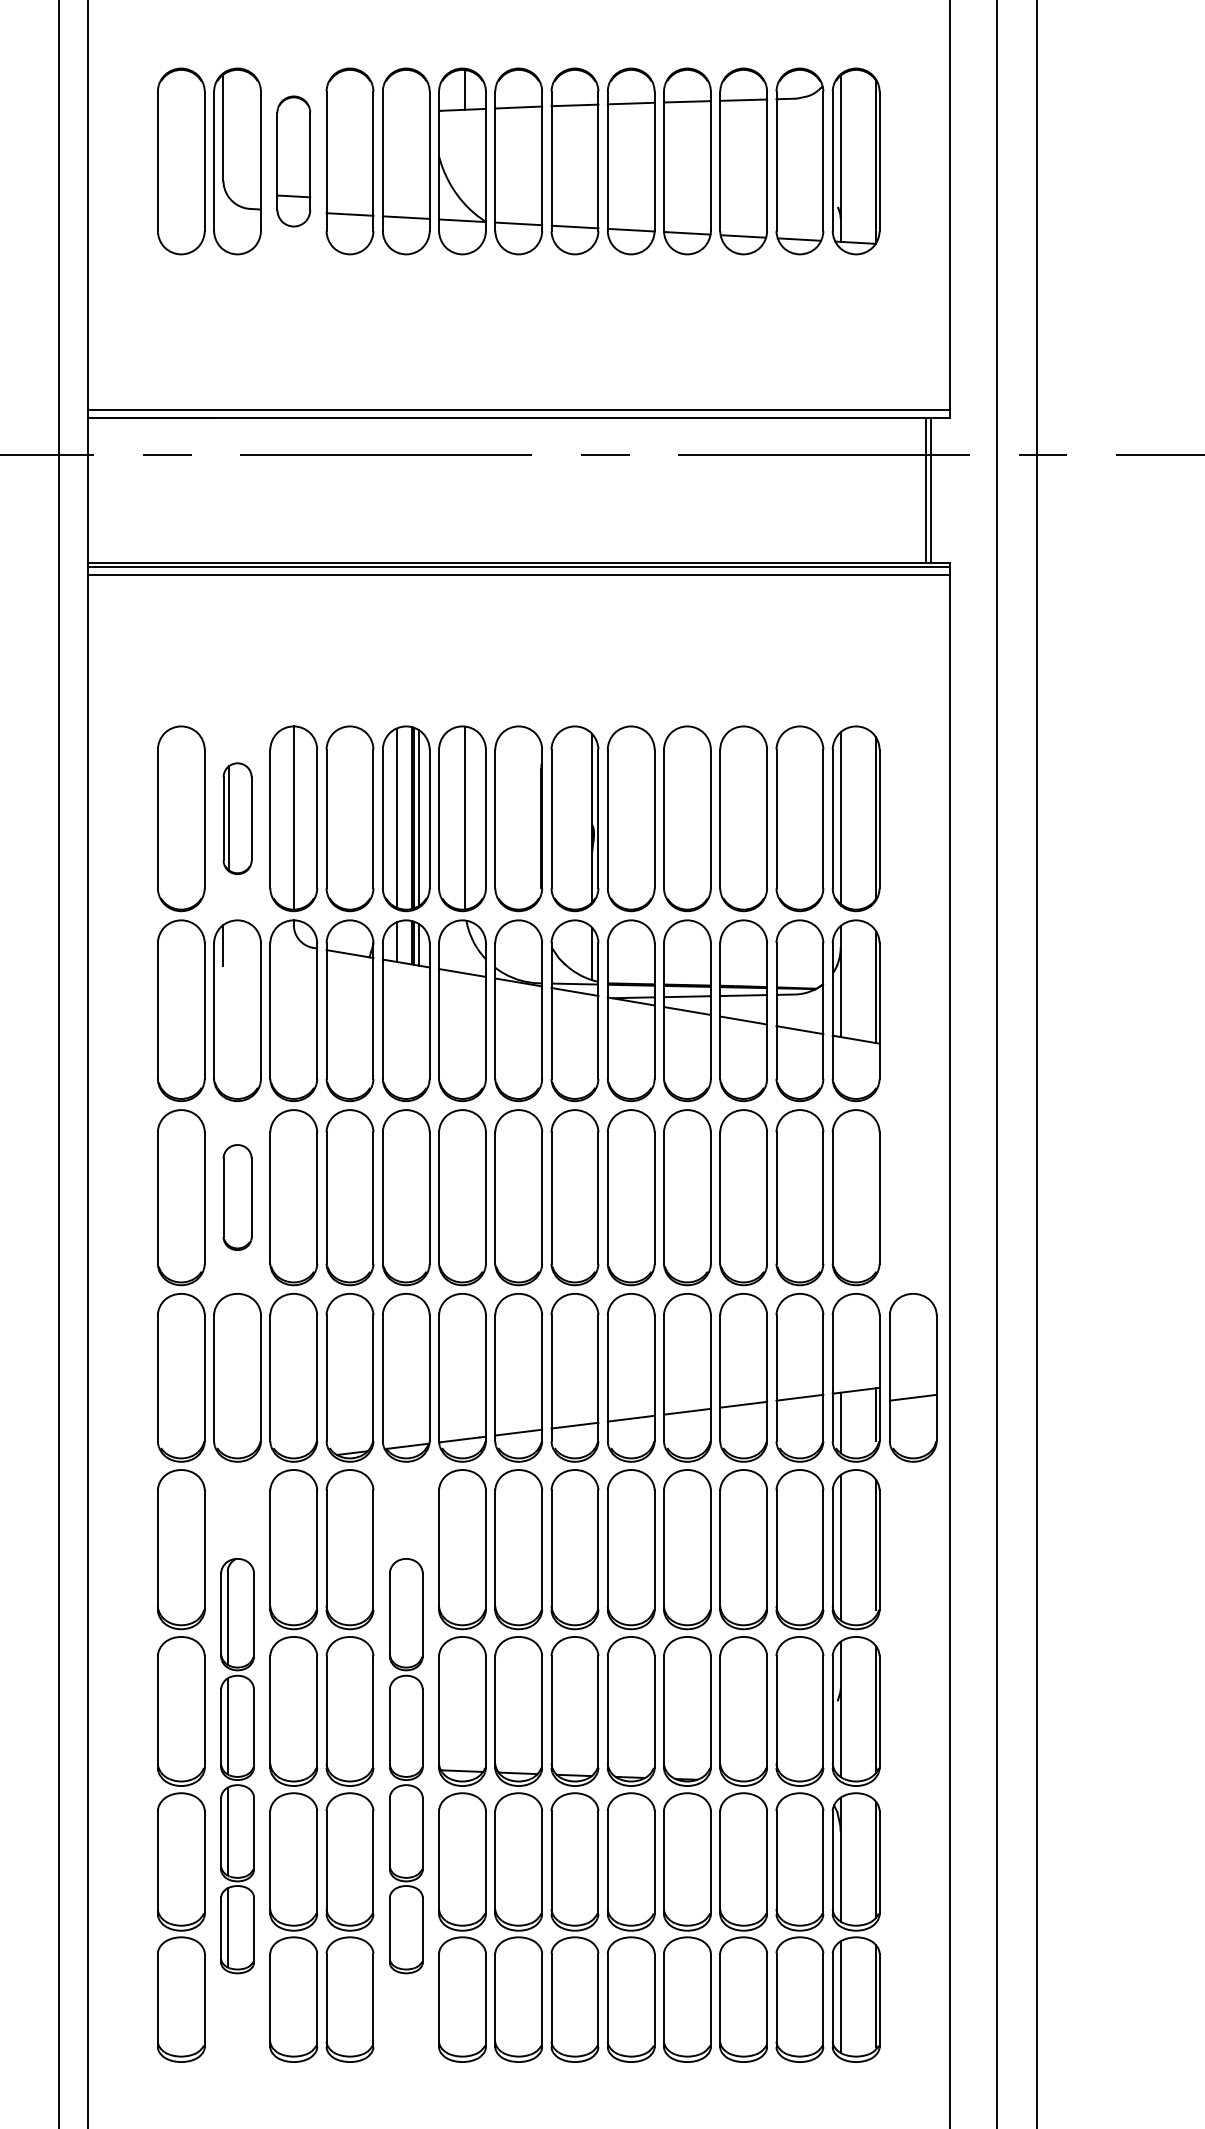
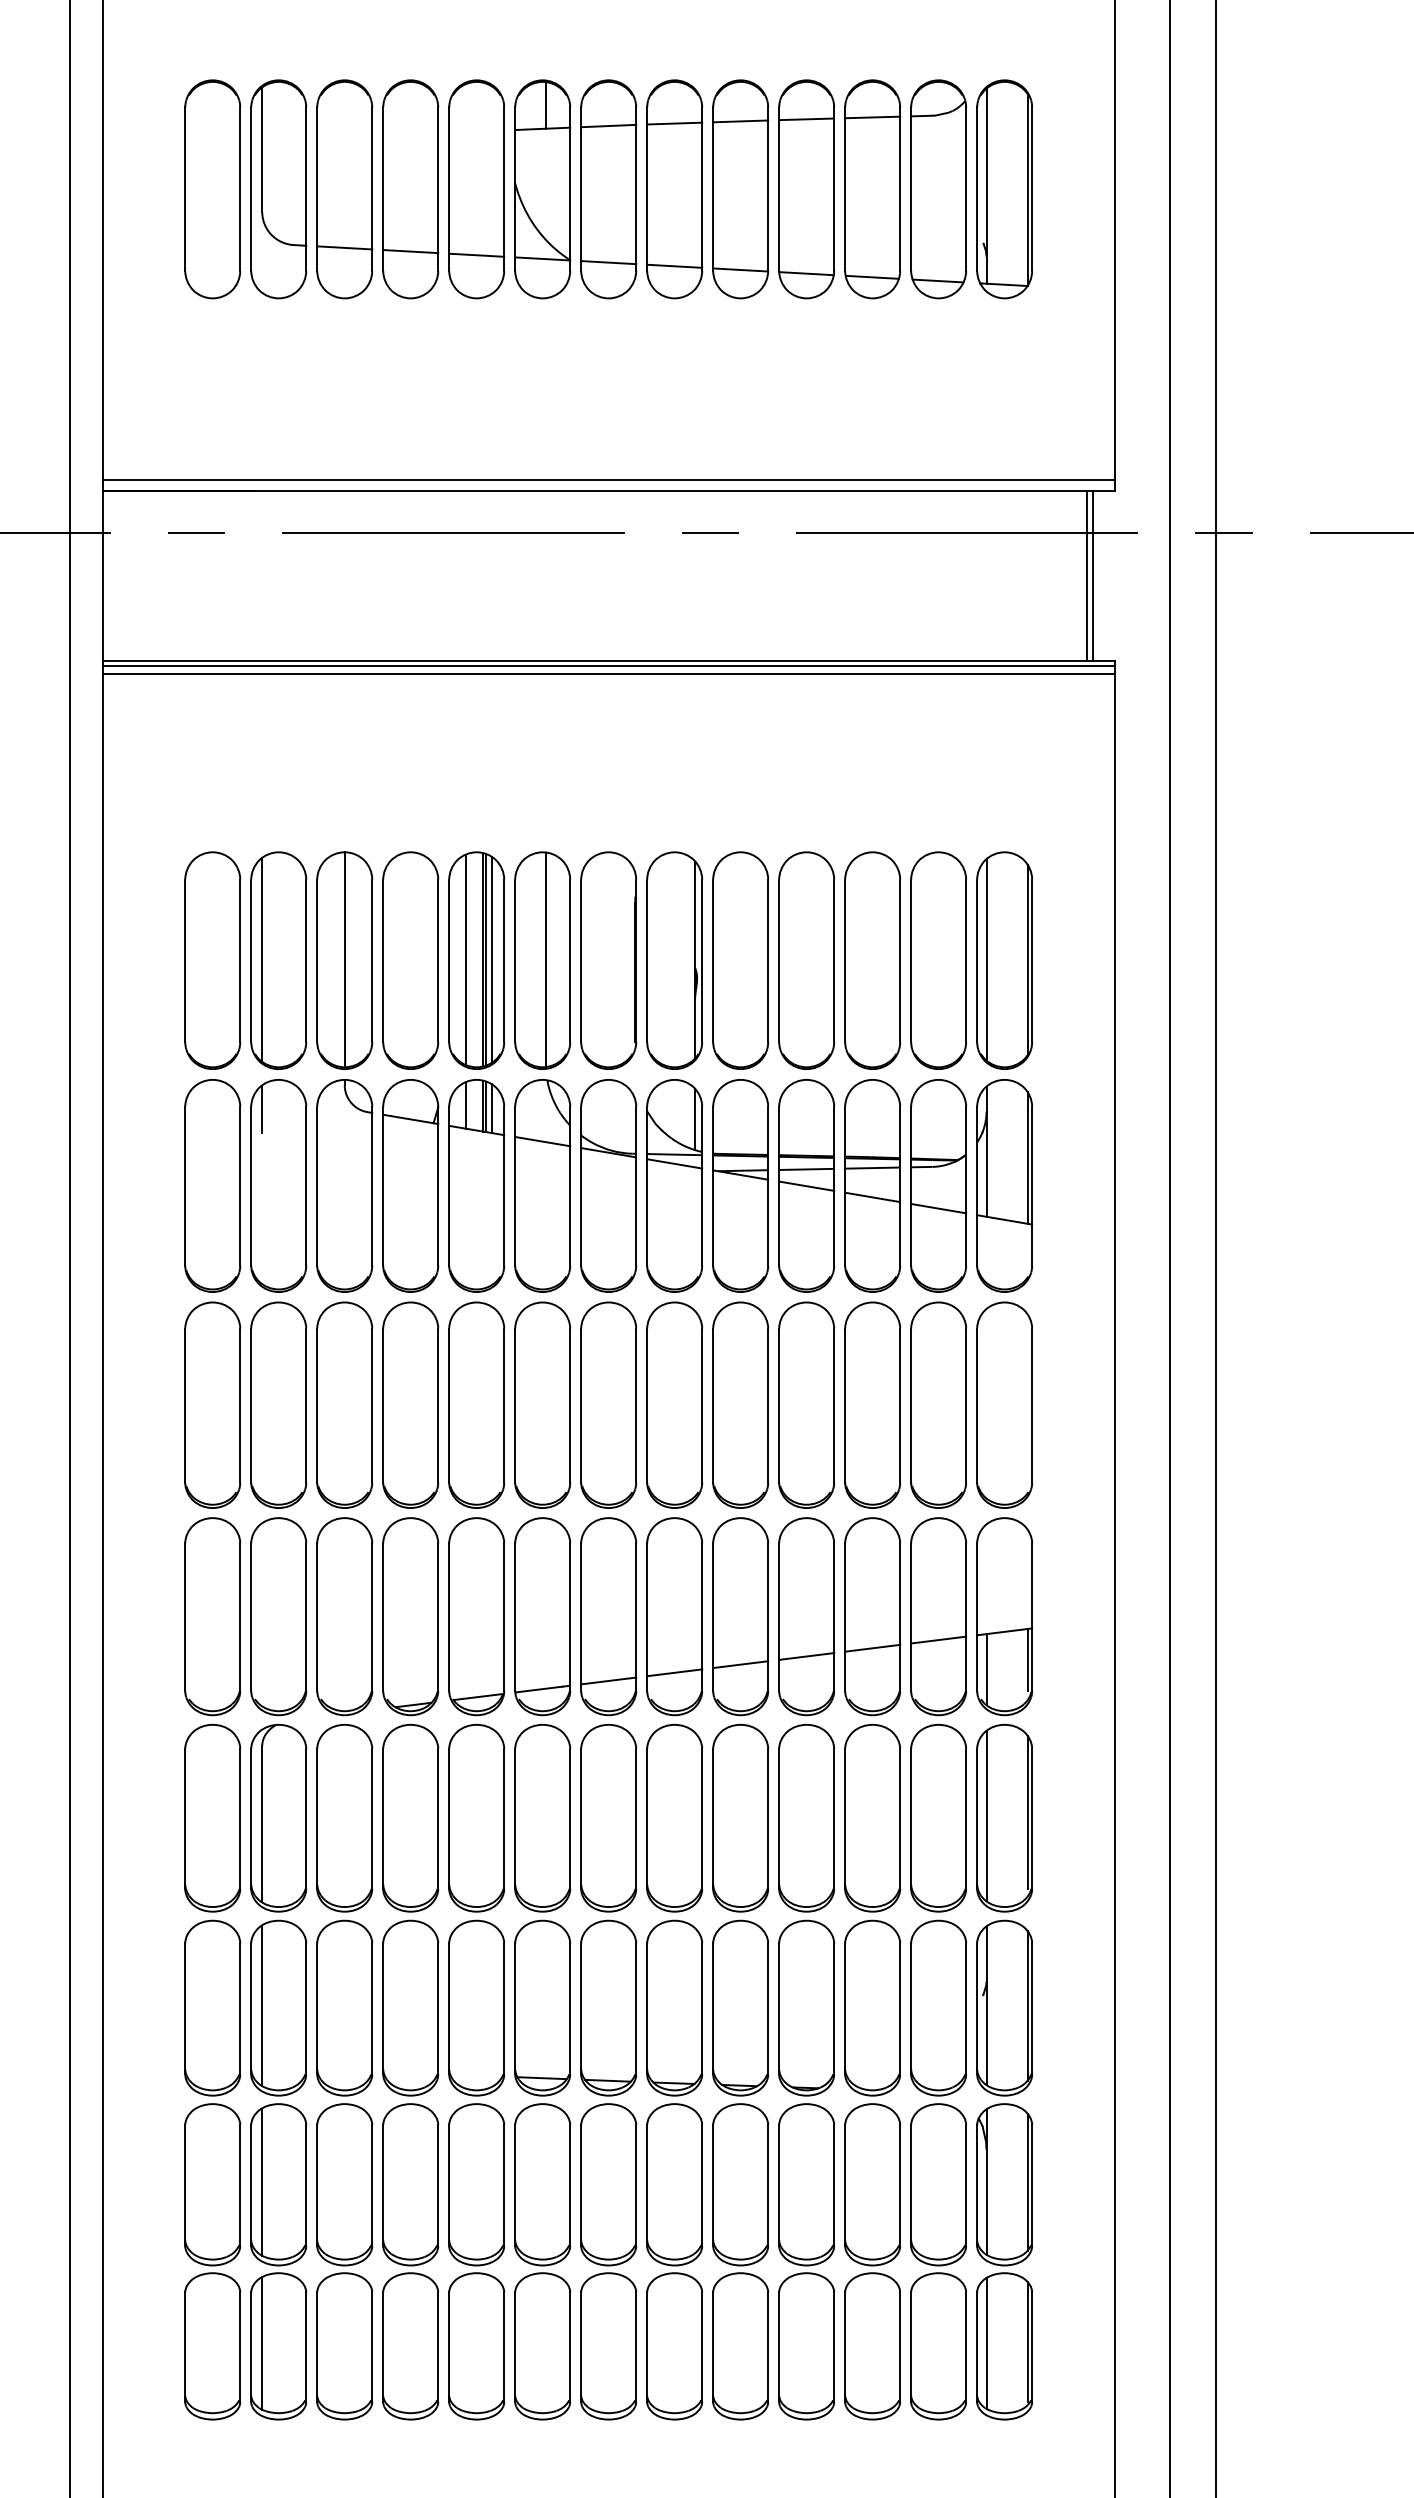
part: (293, 161) -> (344, 189), size x1.43
part: (237, 818) -> (278, 960), size x1.67
part: (237, 1197) -> (278, 1404), size x1.67
part: (913, 1377) -> (1071, 1616), removed
part: (237, 1766) -> (278, 2072), size x1.43
part: (406, 1766) -> (476, 2072), size x1.43

